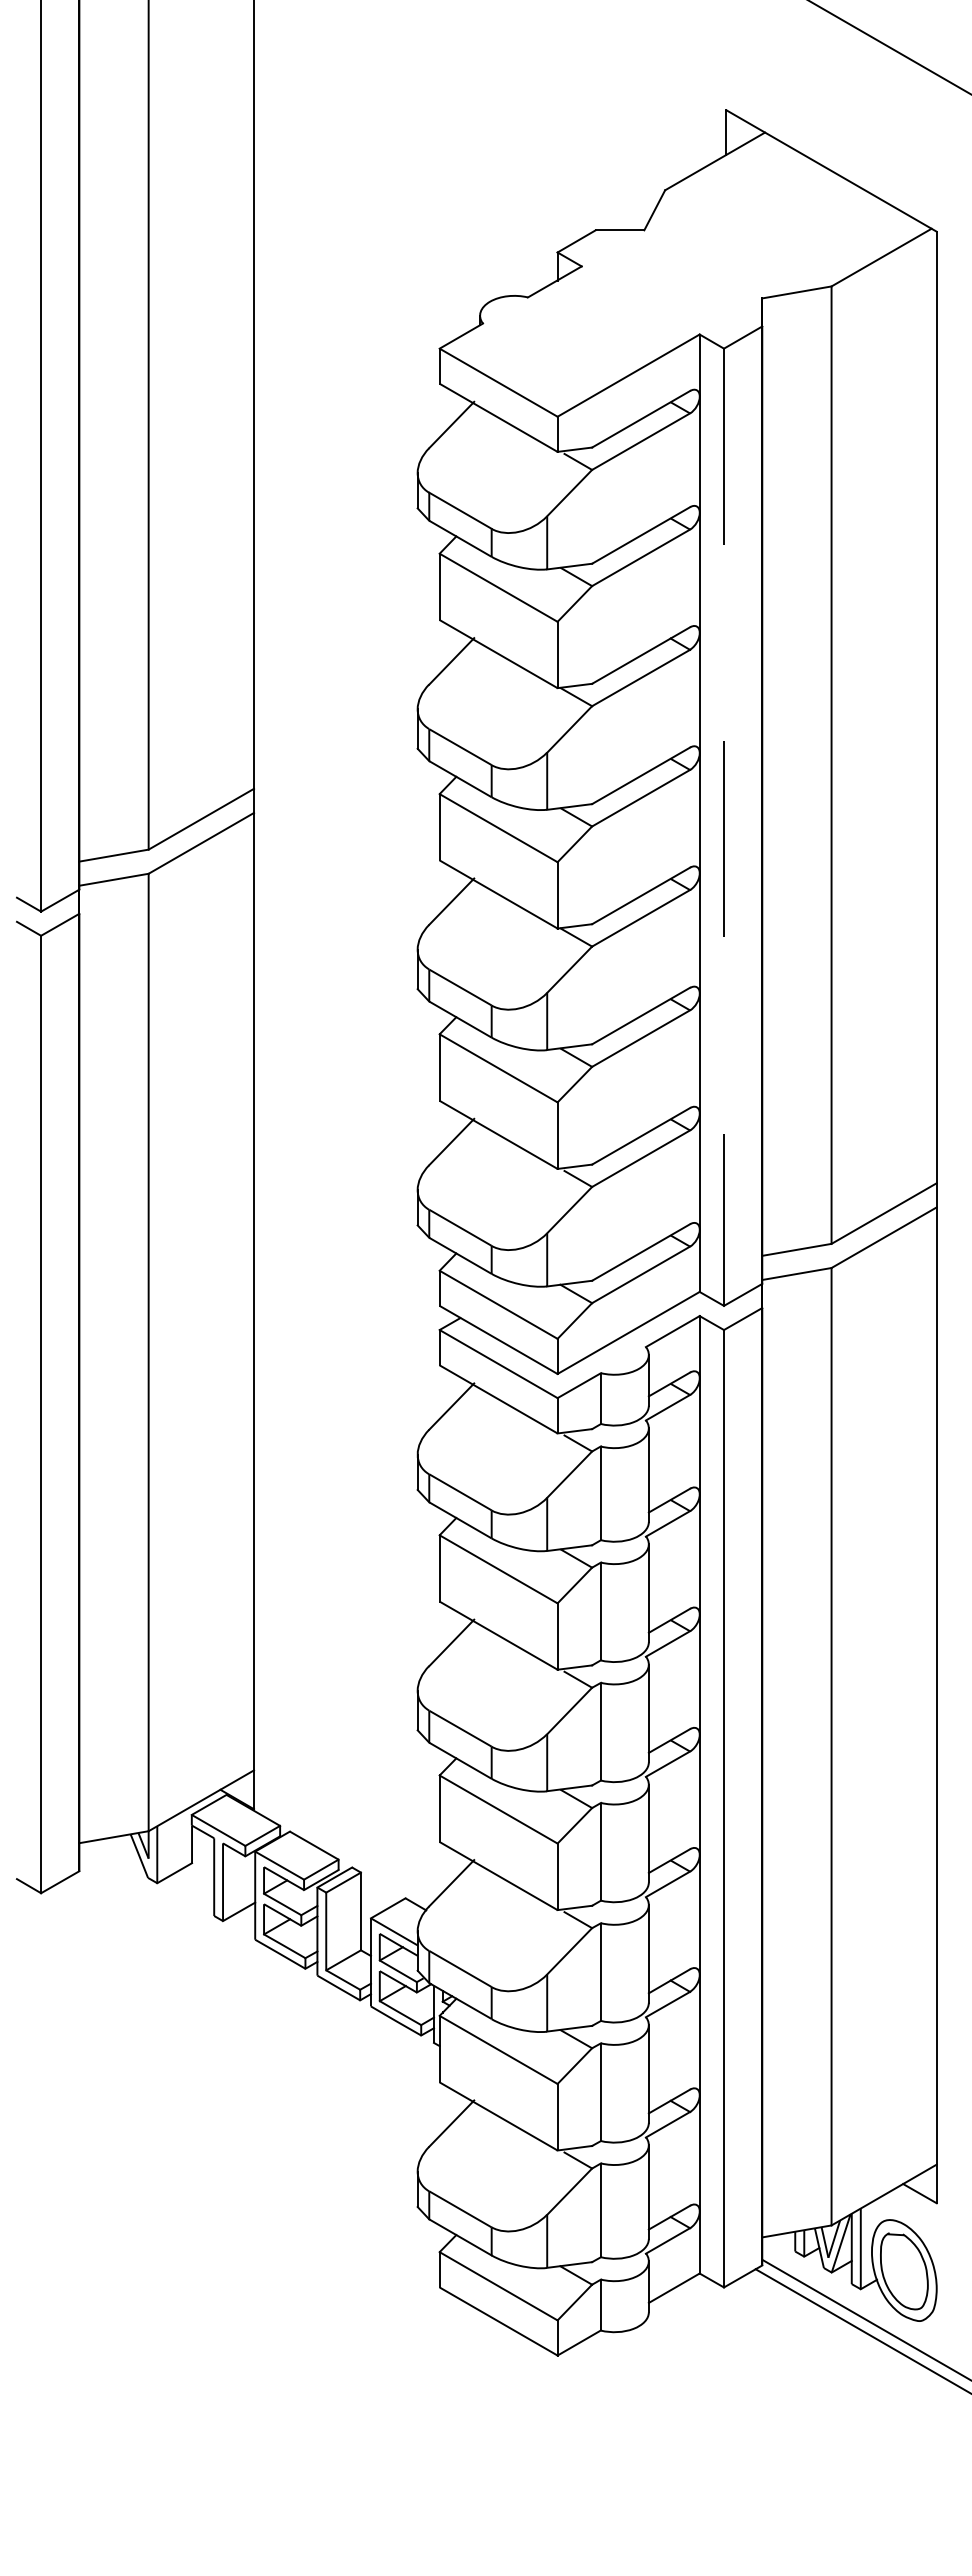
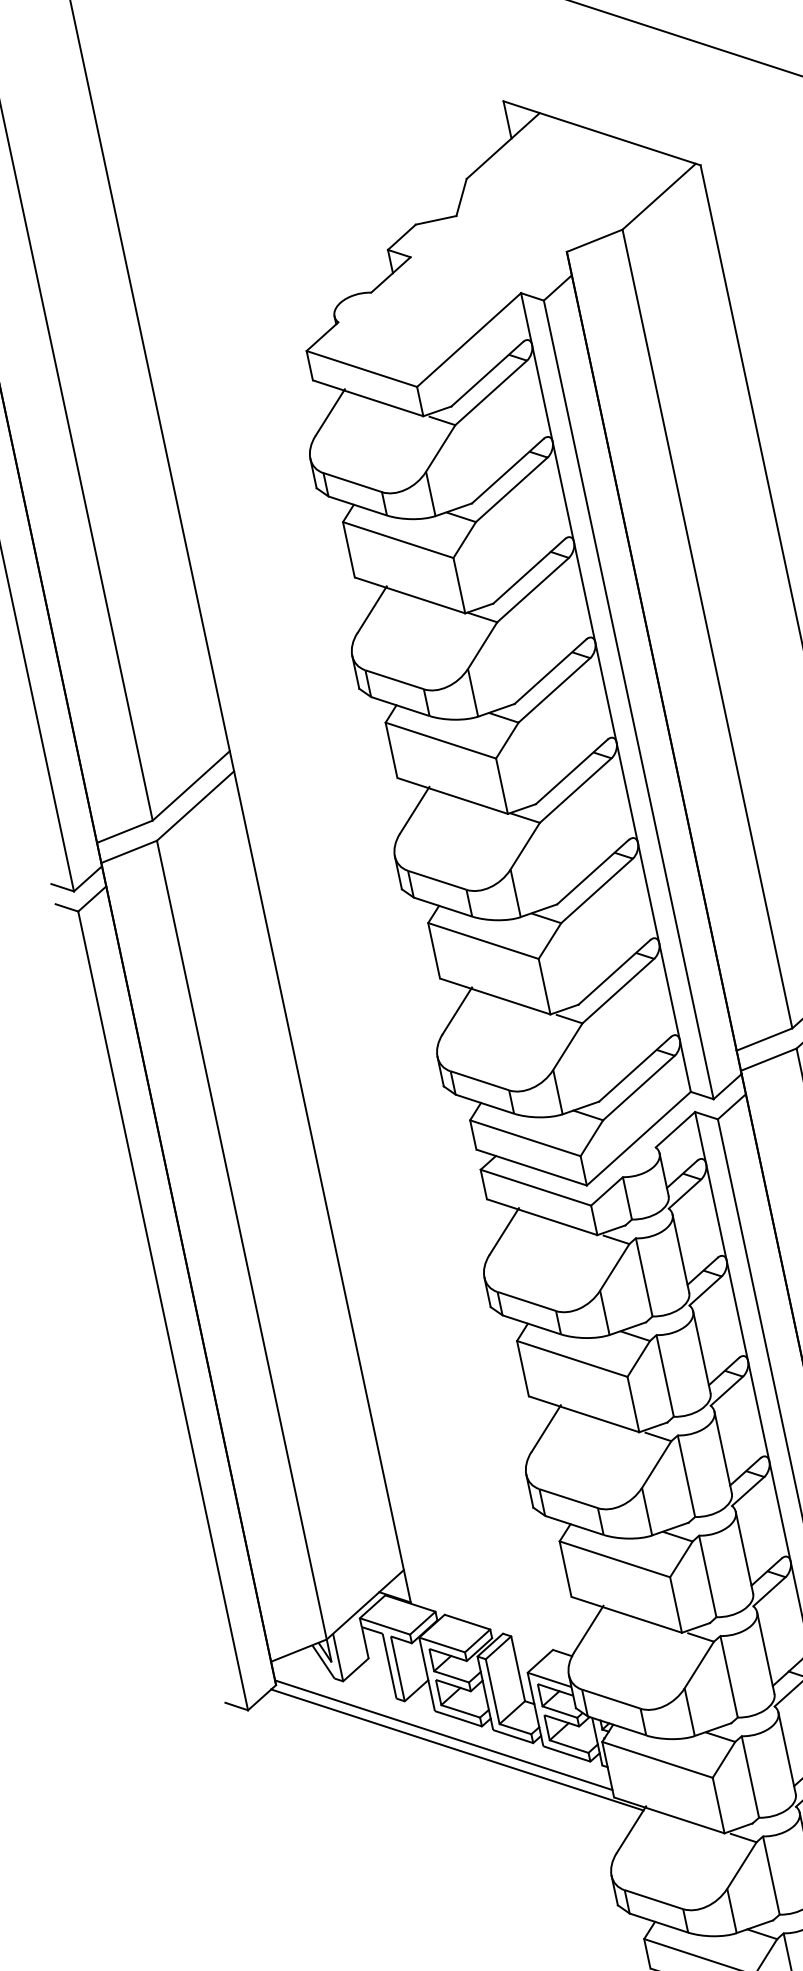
line: (724, 827) -> (629, 700), dashed -> solid
line: (259, 1969) -> (443, 1735), added
line: (271, 1989) -> (457, 1749), added

